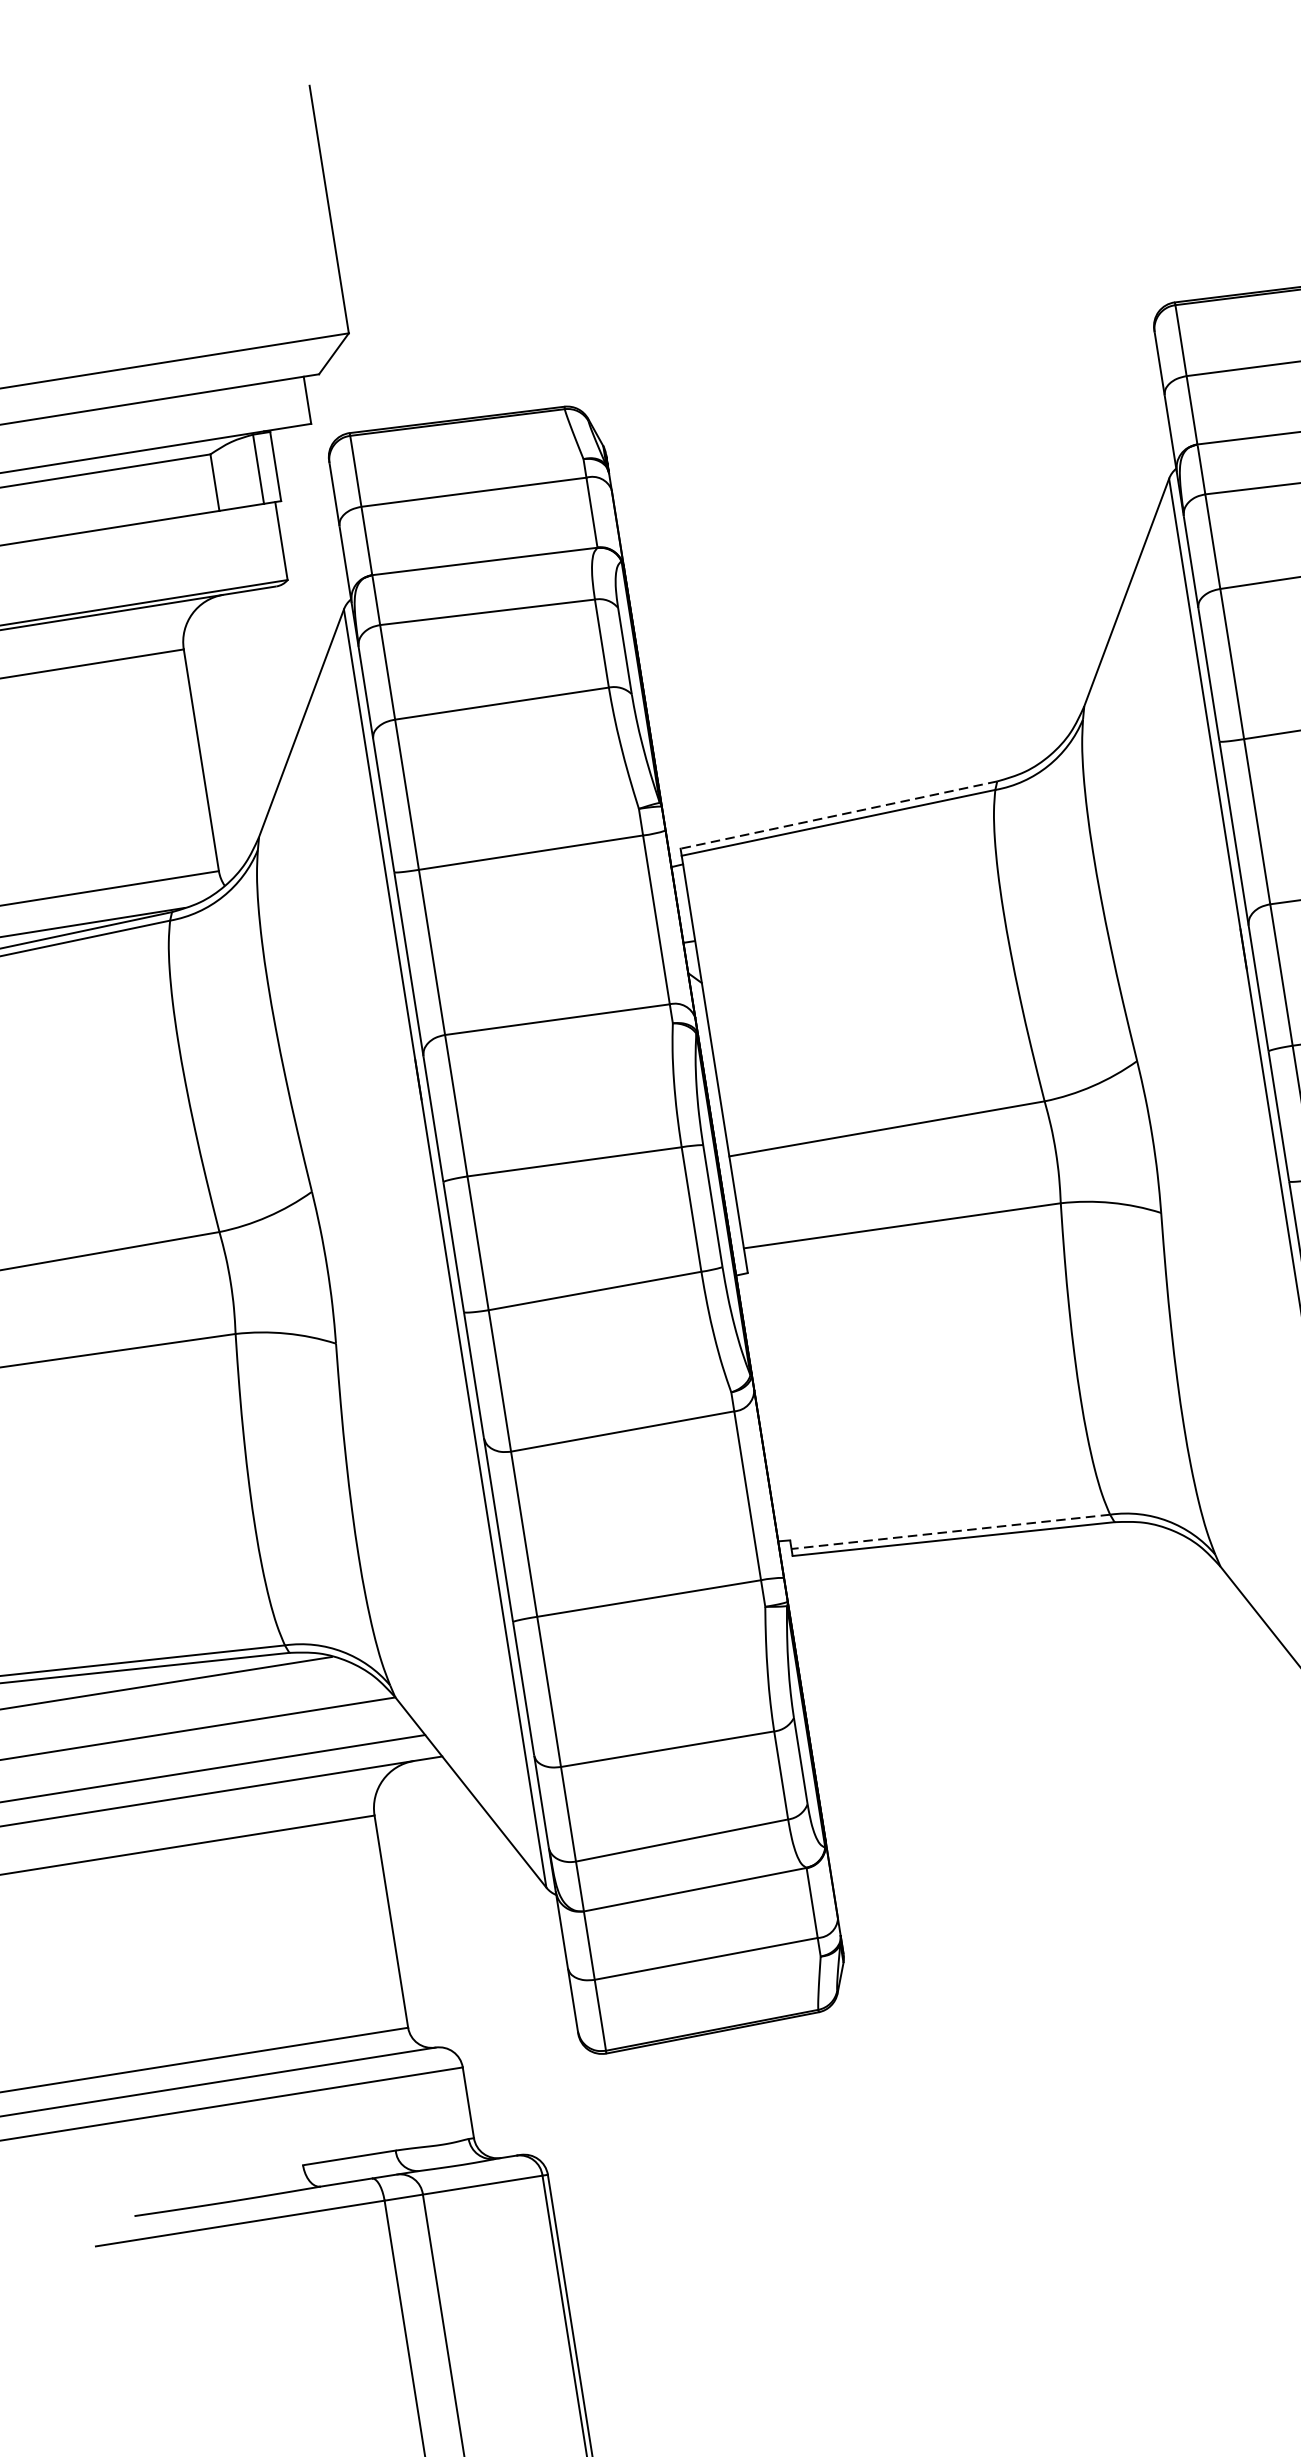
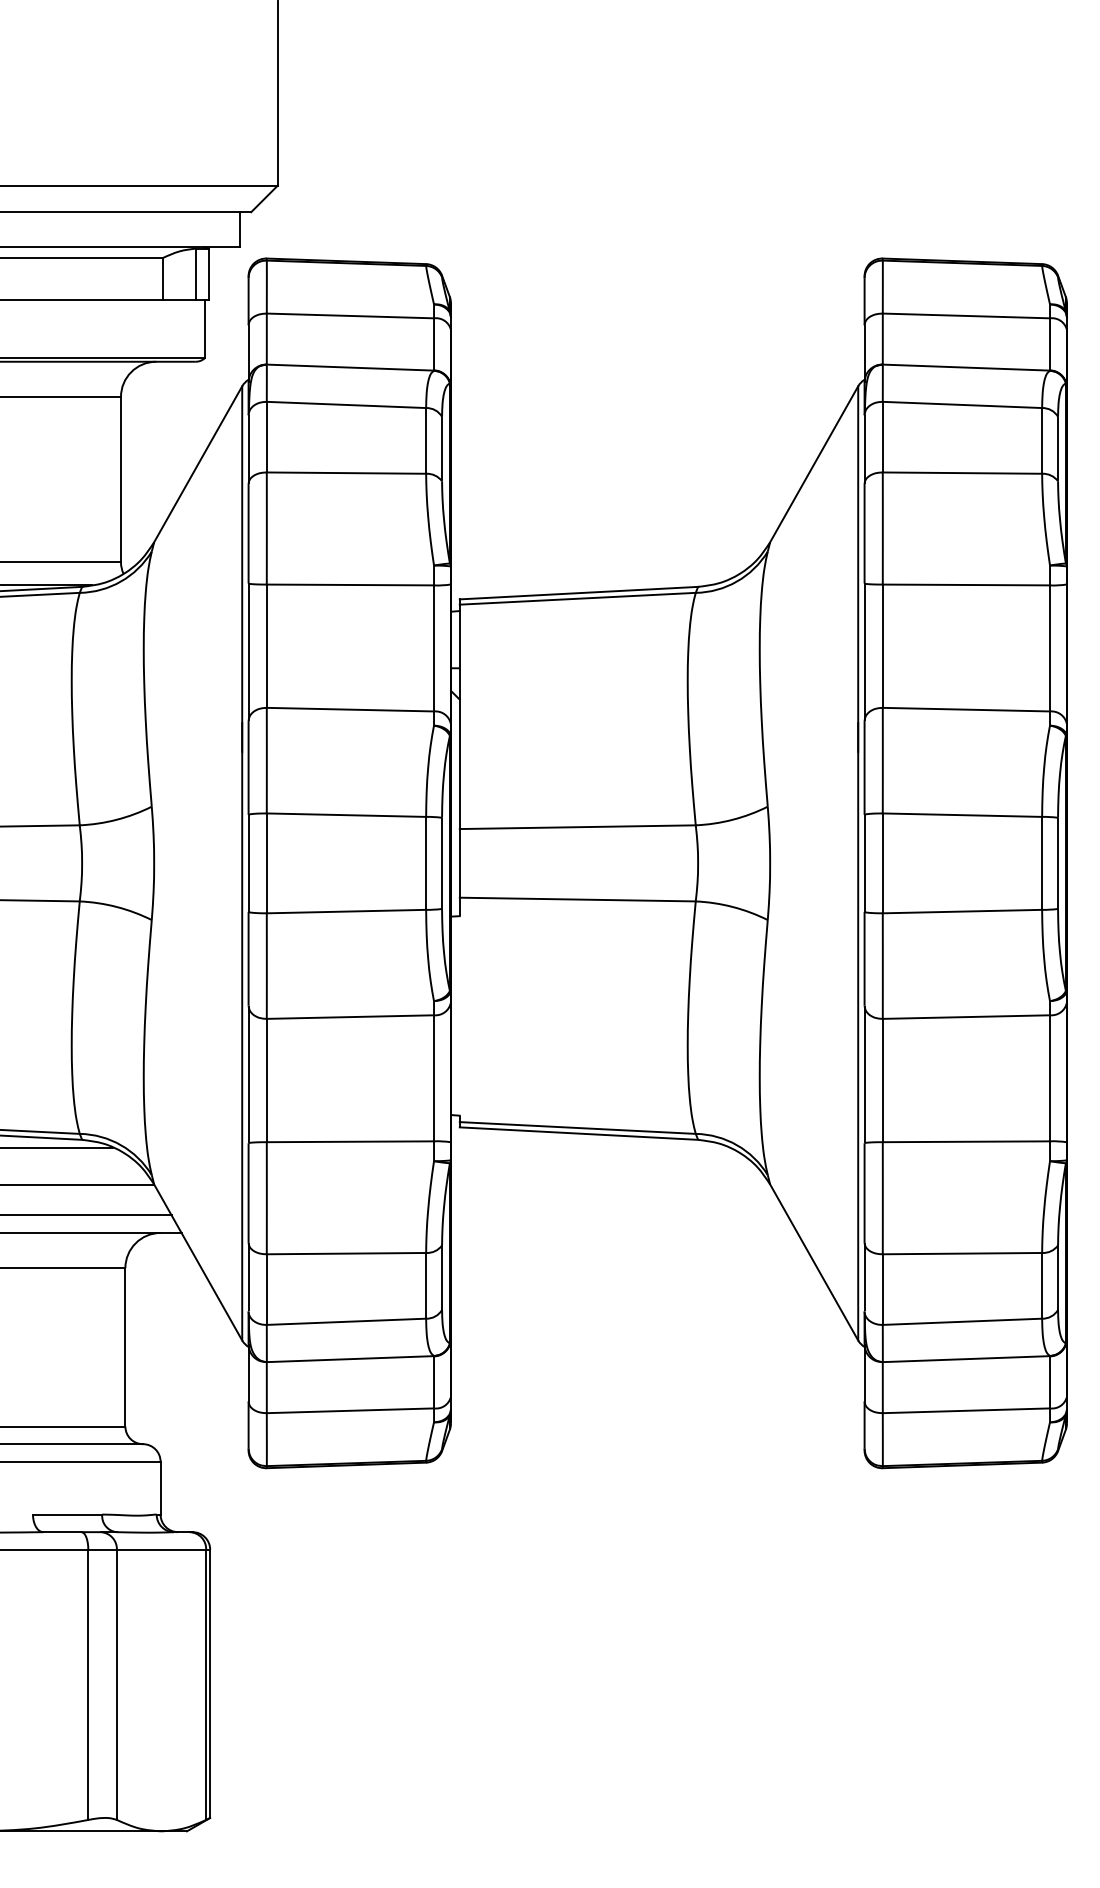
line: (838, 815) -> (578, 593), dashed -> solid
line: (950, 1531) -> (577, 1127), dashed -> solid

